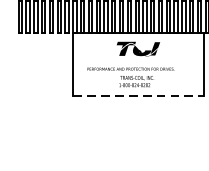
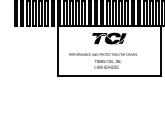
fill: (143, 44) -> (113, 35), added
line: (138, 95) -> (109, 75), dashed -> solid

